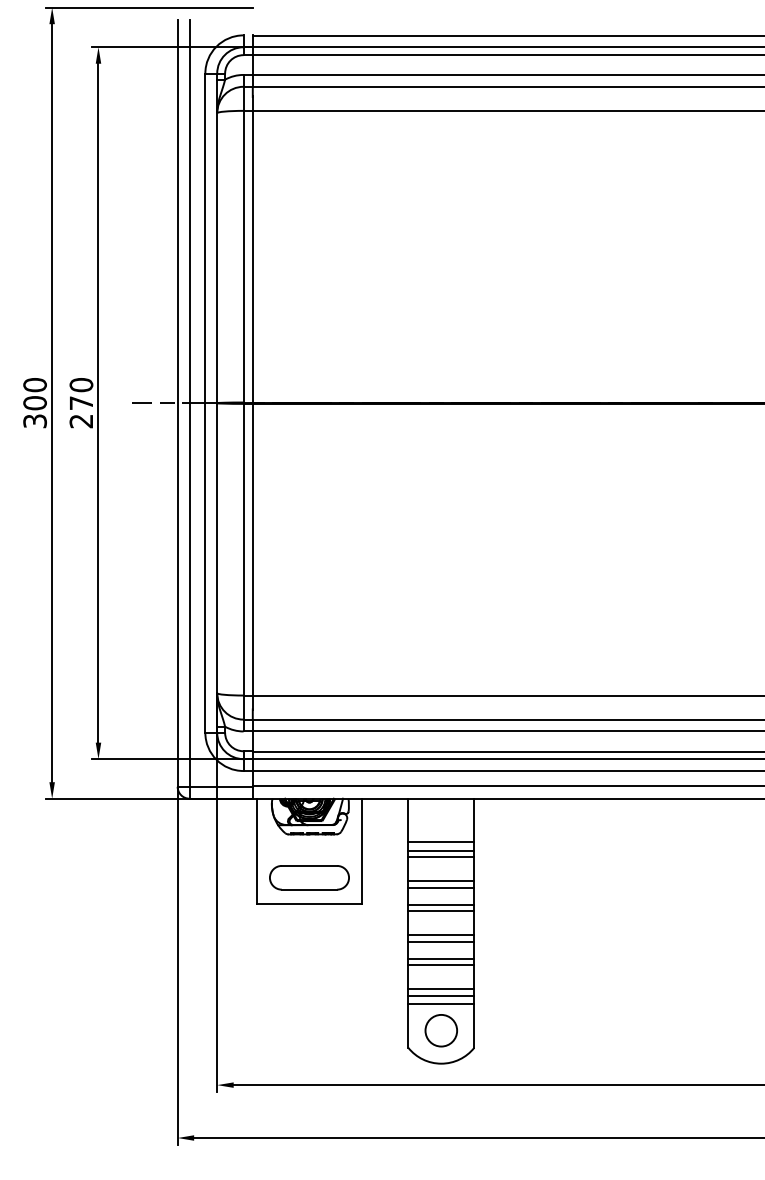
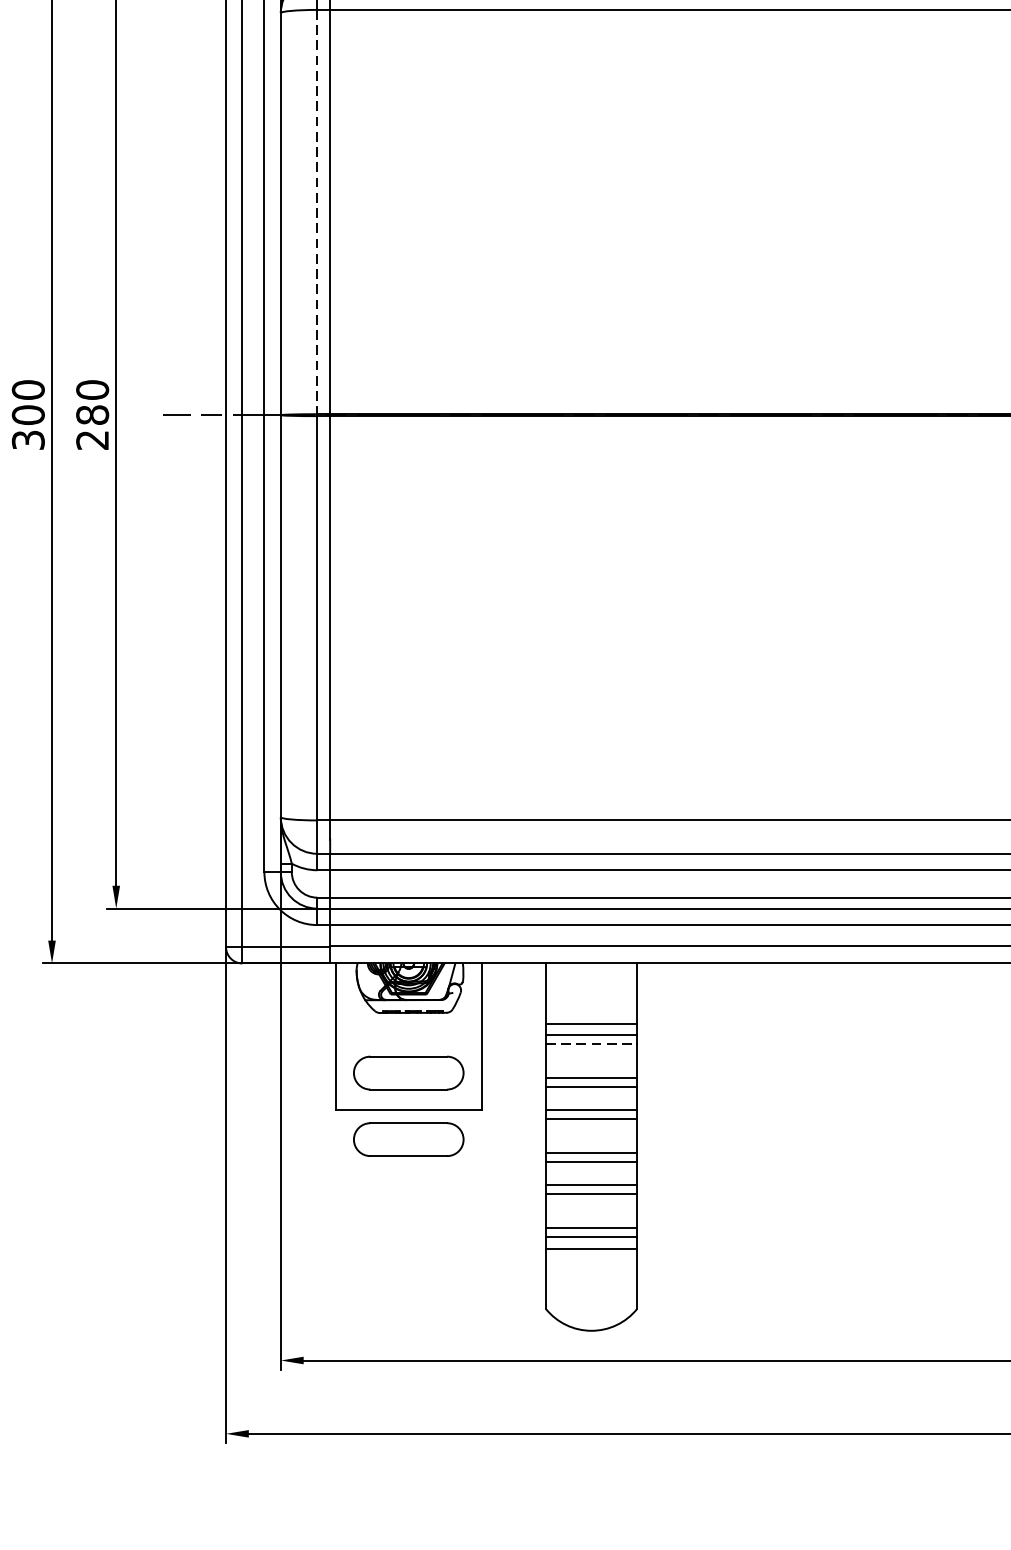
line: (243, 256) -> (317, 211), solid -> dashed
text: (81, 403) -> (92, 415), 270 -> 280
line: (441, 857) -> (591, 1044), solid -> dashed
part: (309, 925) -> (408, 1139), added
circle: (440, 1030) -> (590, 1284), removed

